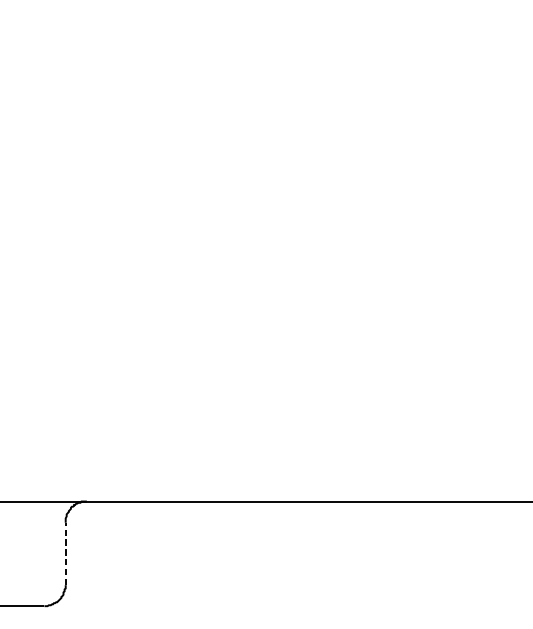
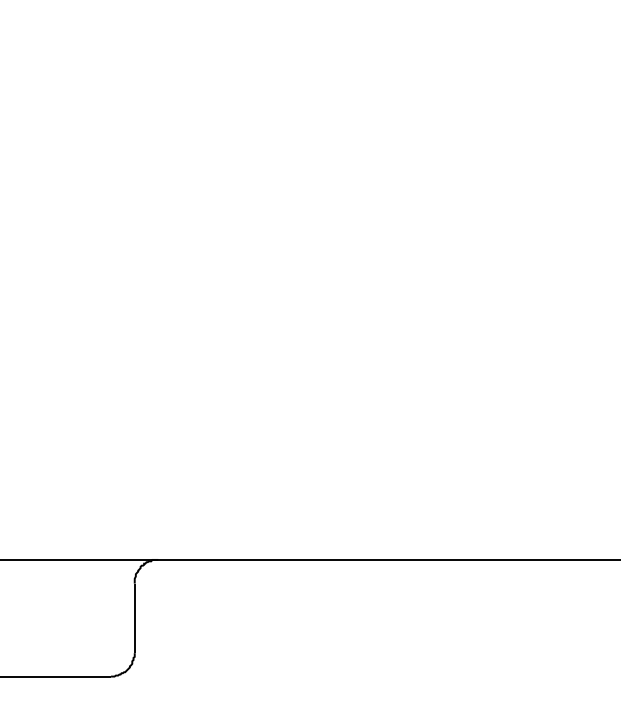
line: (65, 554) -> (134, 618), dashed -> solid

